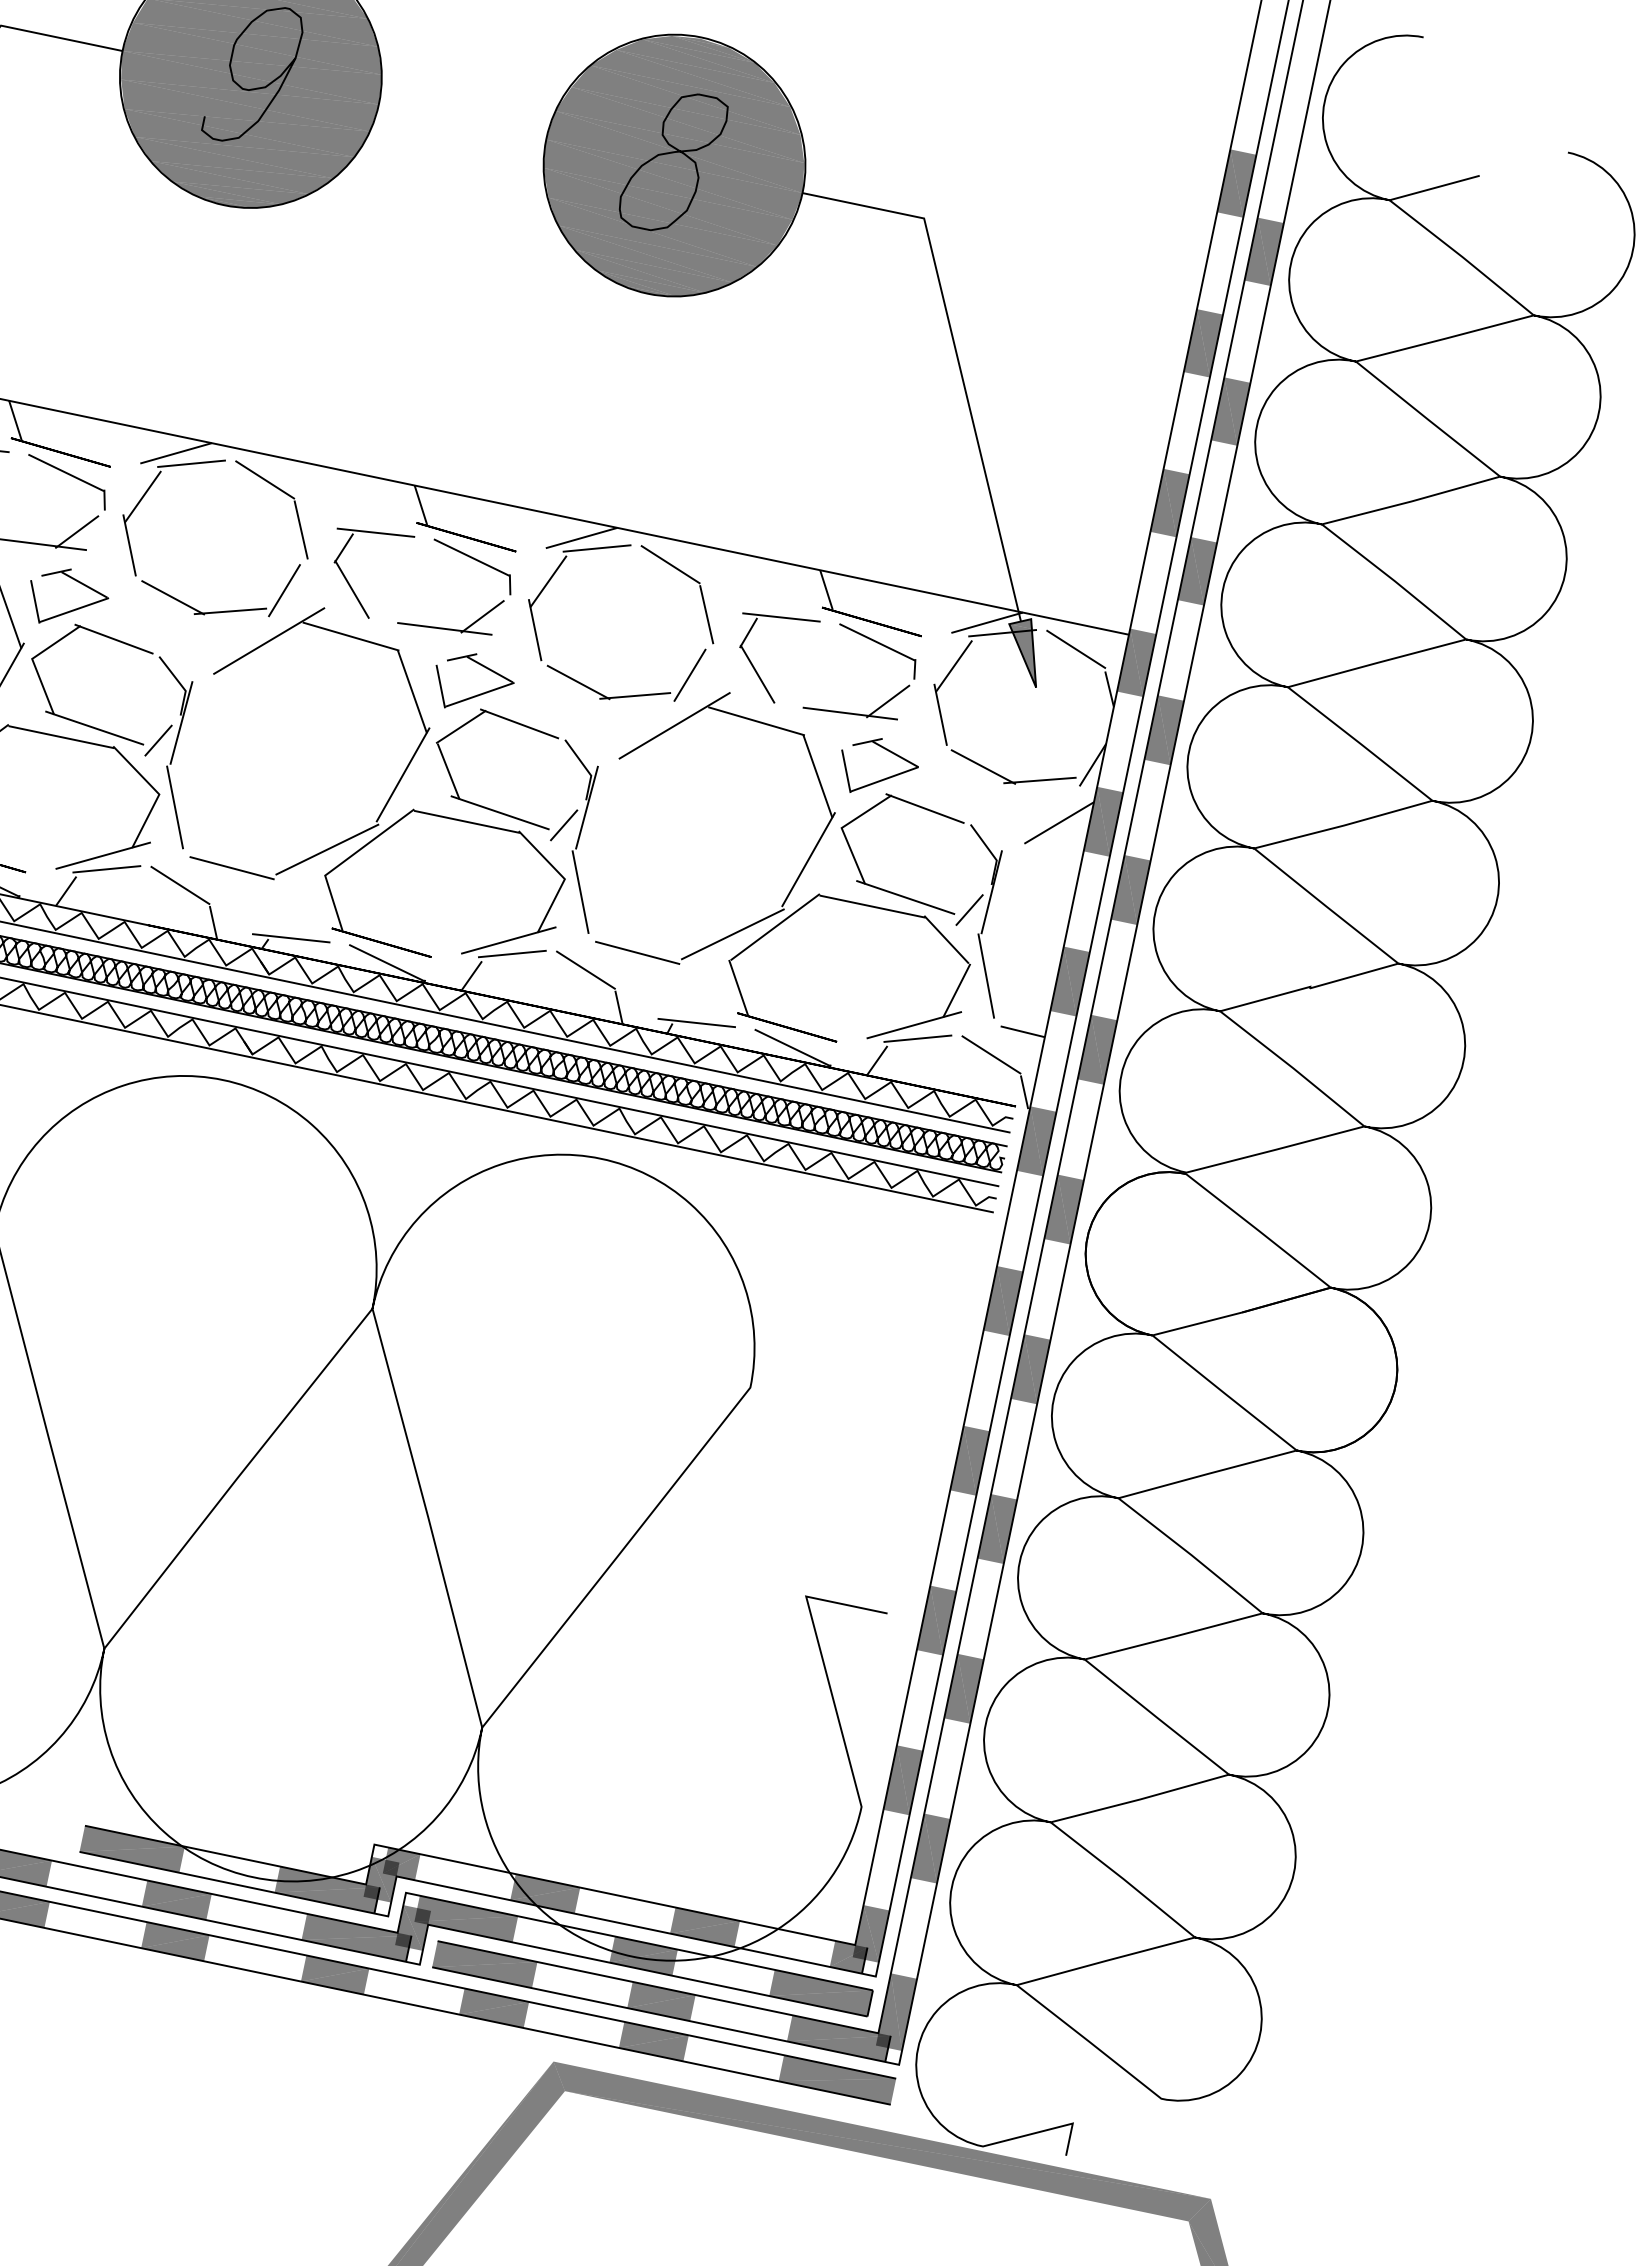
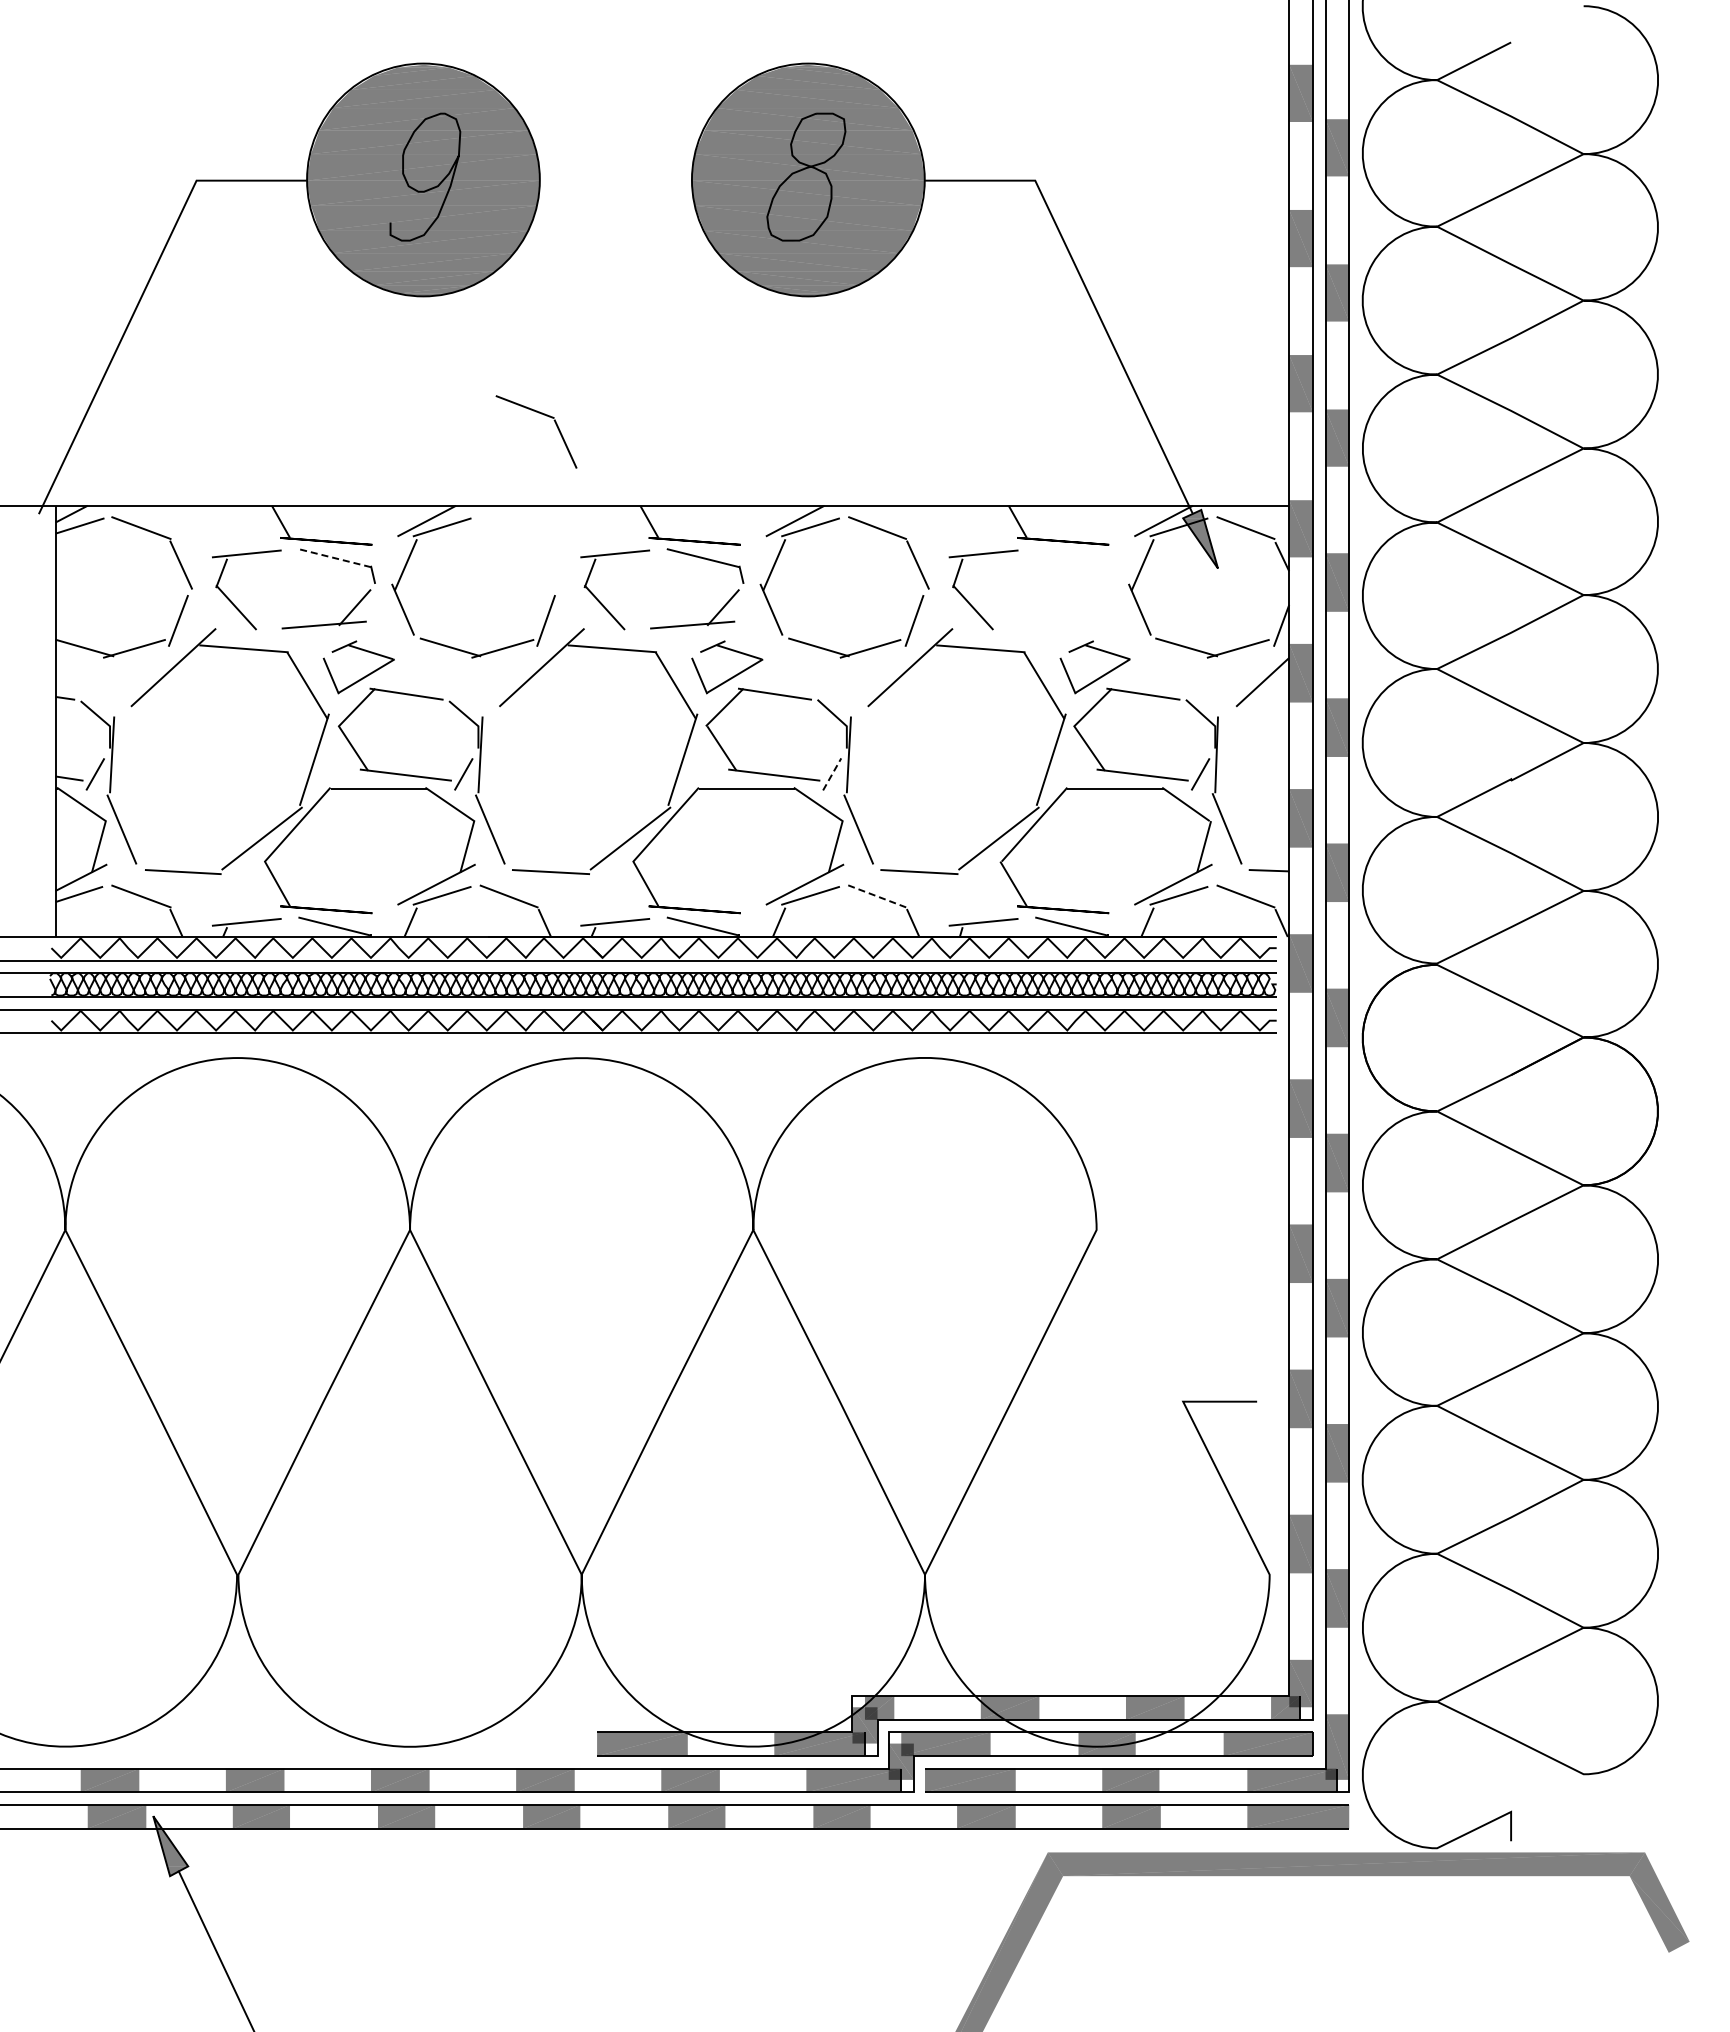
line: (65, 473) -> (334, 558), solid -> dashed
part: (283, 493) -> (543, 415), moved
part: (878, 644) -> (1072, 559), removed
line: (564, 824) -> (832, 773), solid -> dashed
line: (586, 970) -> (878, 896), solid -> dashed

